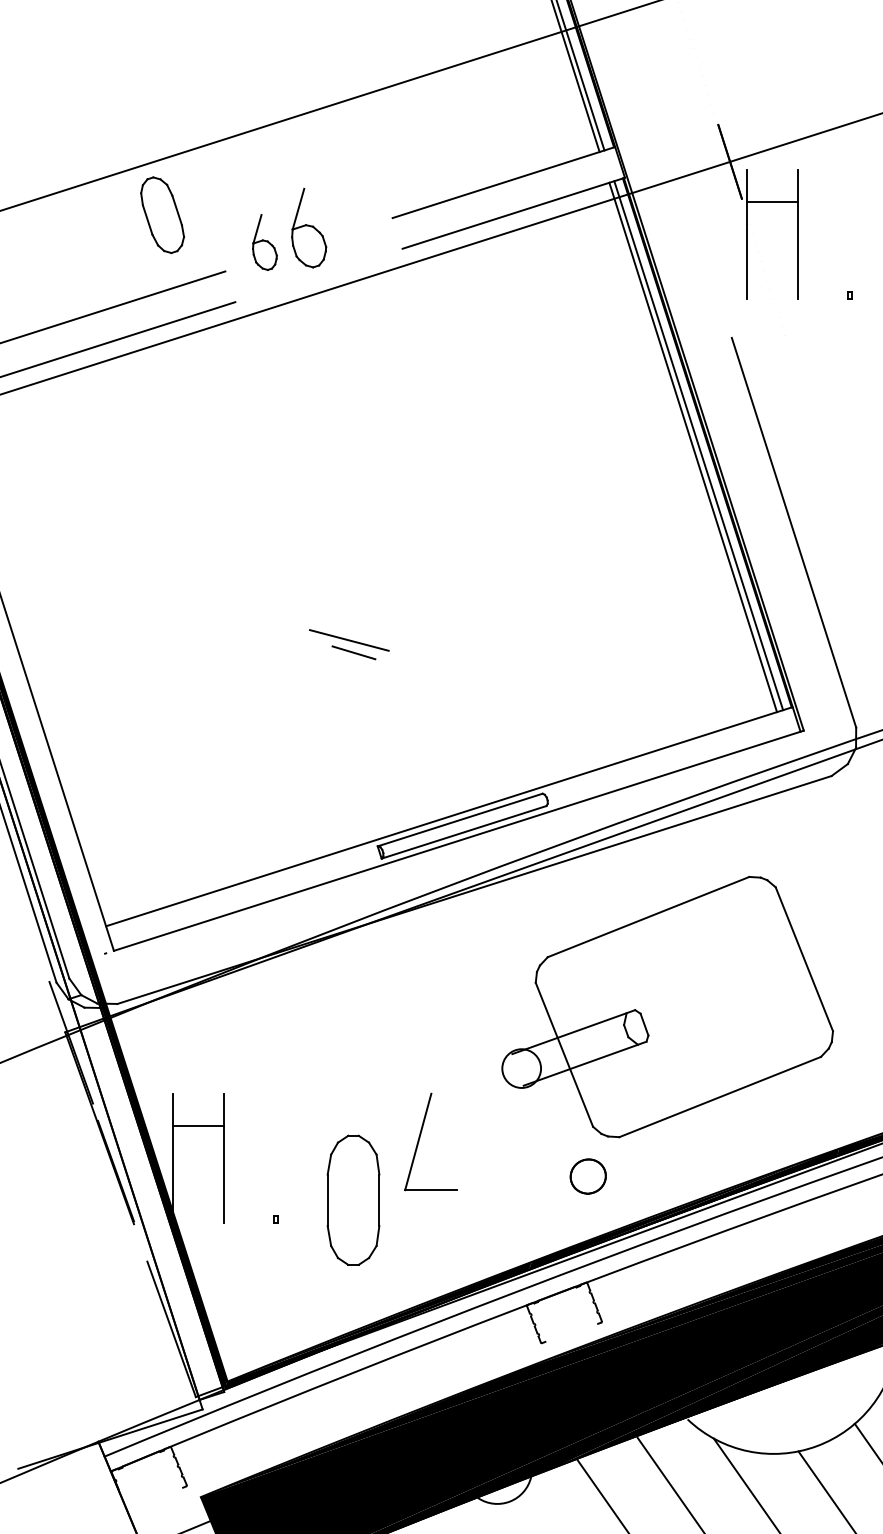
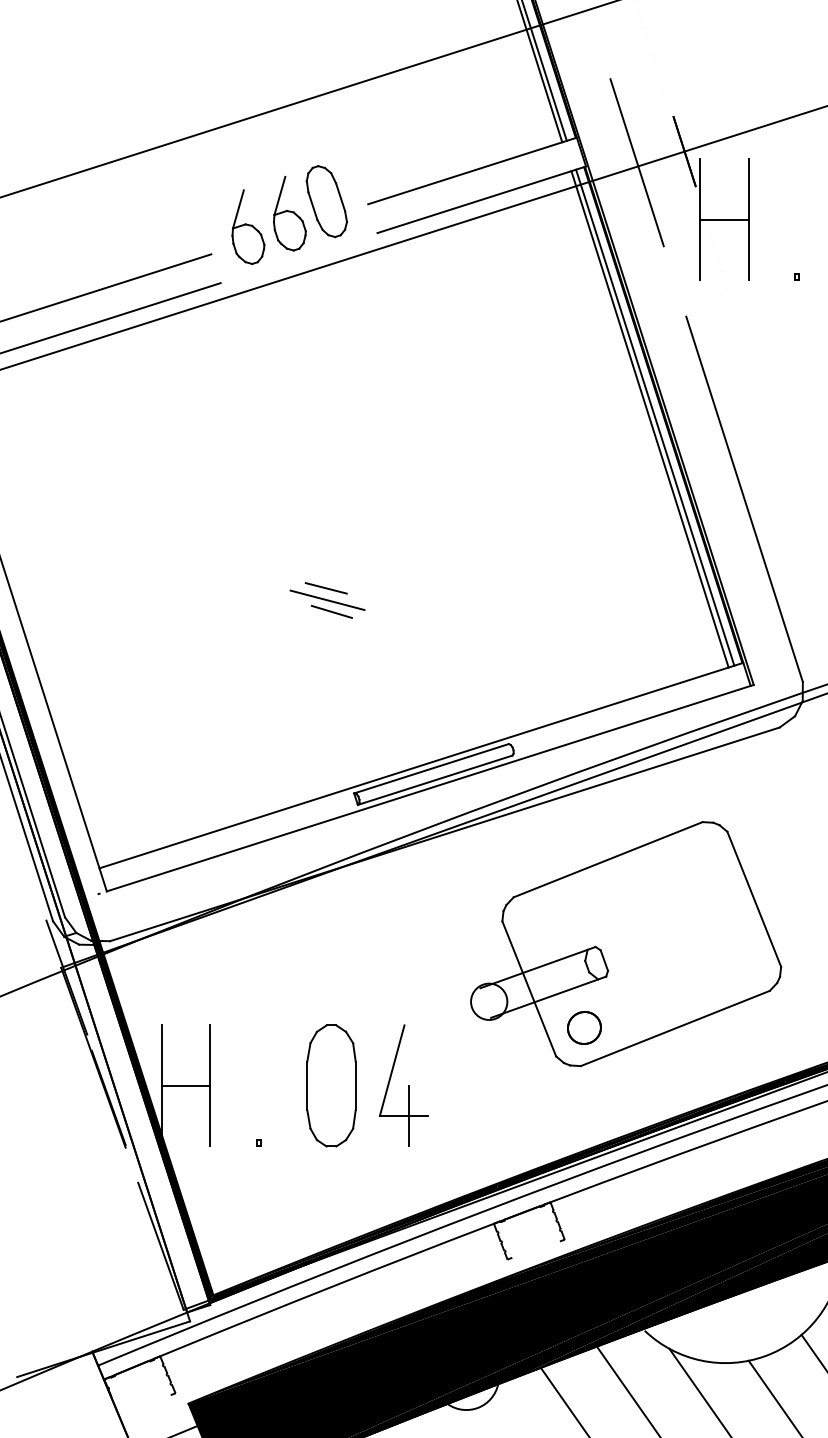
line: (679, 173) -> (637, 162), added
line: (772, 201) -> (724, 219), moved
part: (162, 215) -> (326, 201), moved
part: (264, 242) -> (248, 227), size x1.43
line: (347, 627) -> (325, 588), added
line: (198, 1126) -> (186, 1086), moved
part: (587, 1176) -> (583, 1027), moved
line: (436, 1190) -> (409, 1116), added
part: (353, 1199) -> (331, 1085), moved

